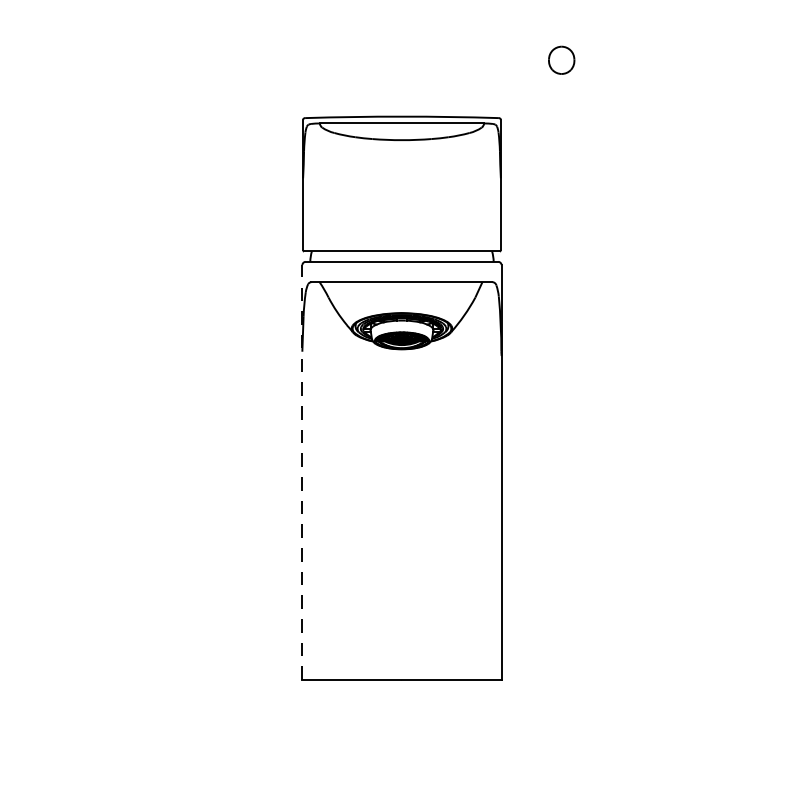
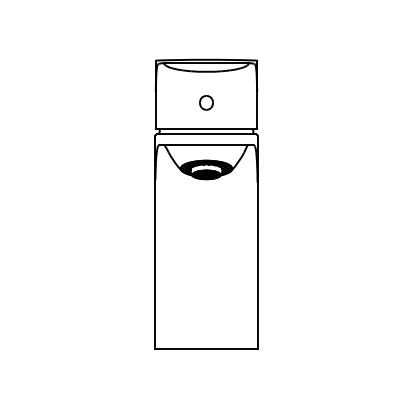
part: (561, 59) -> (206, 102), moved
line: (302, 472) -> (155, 242), dashed -> solid

